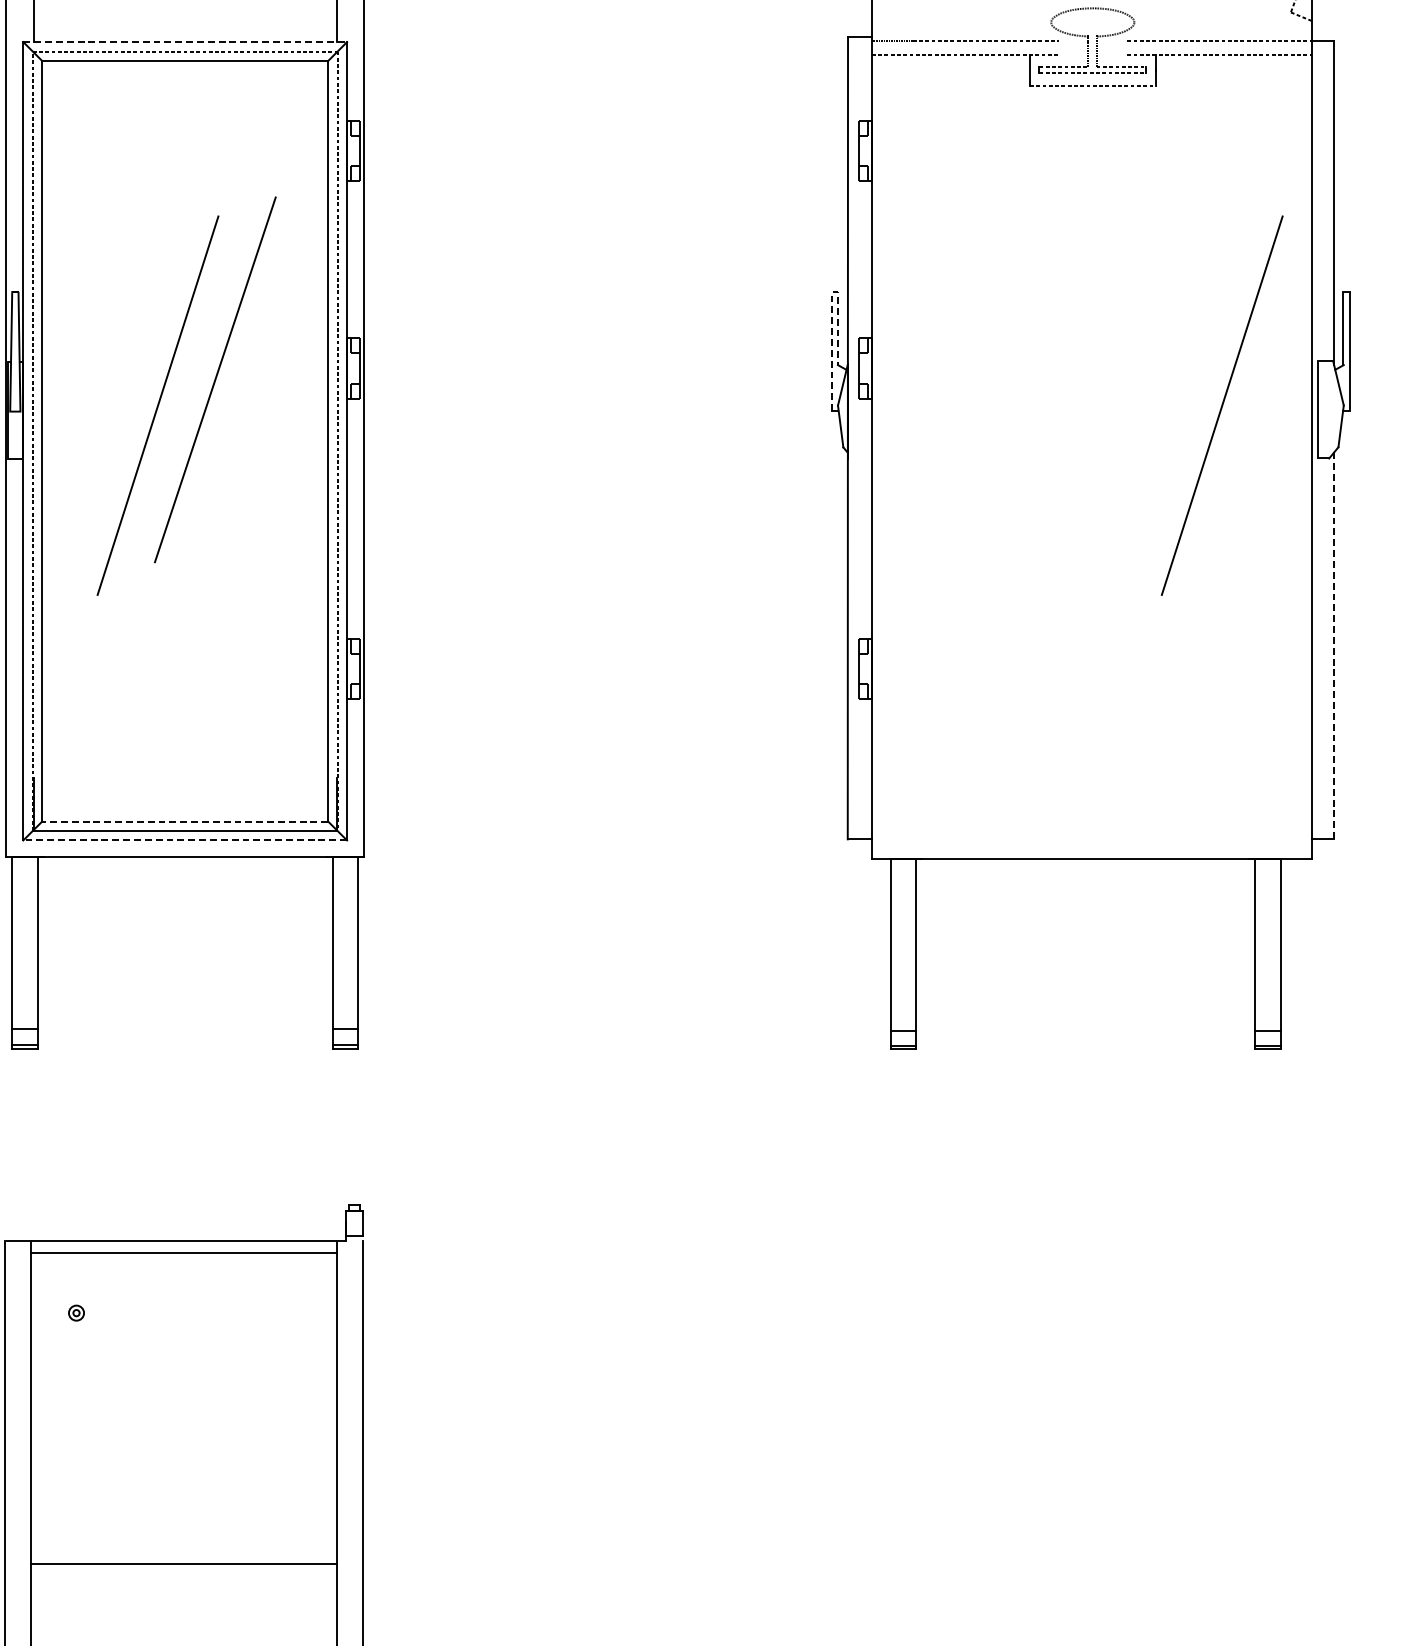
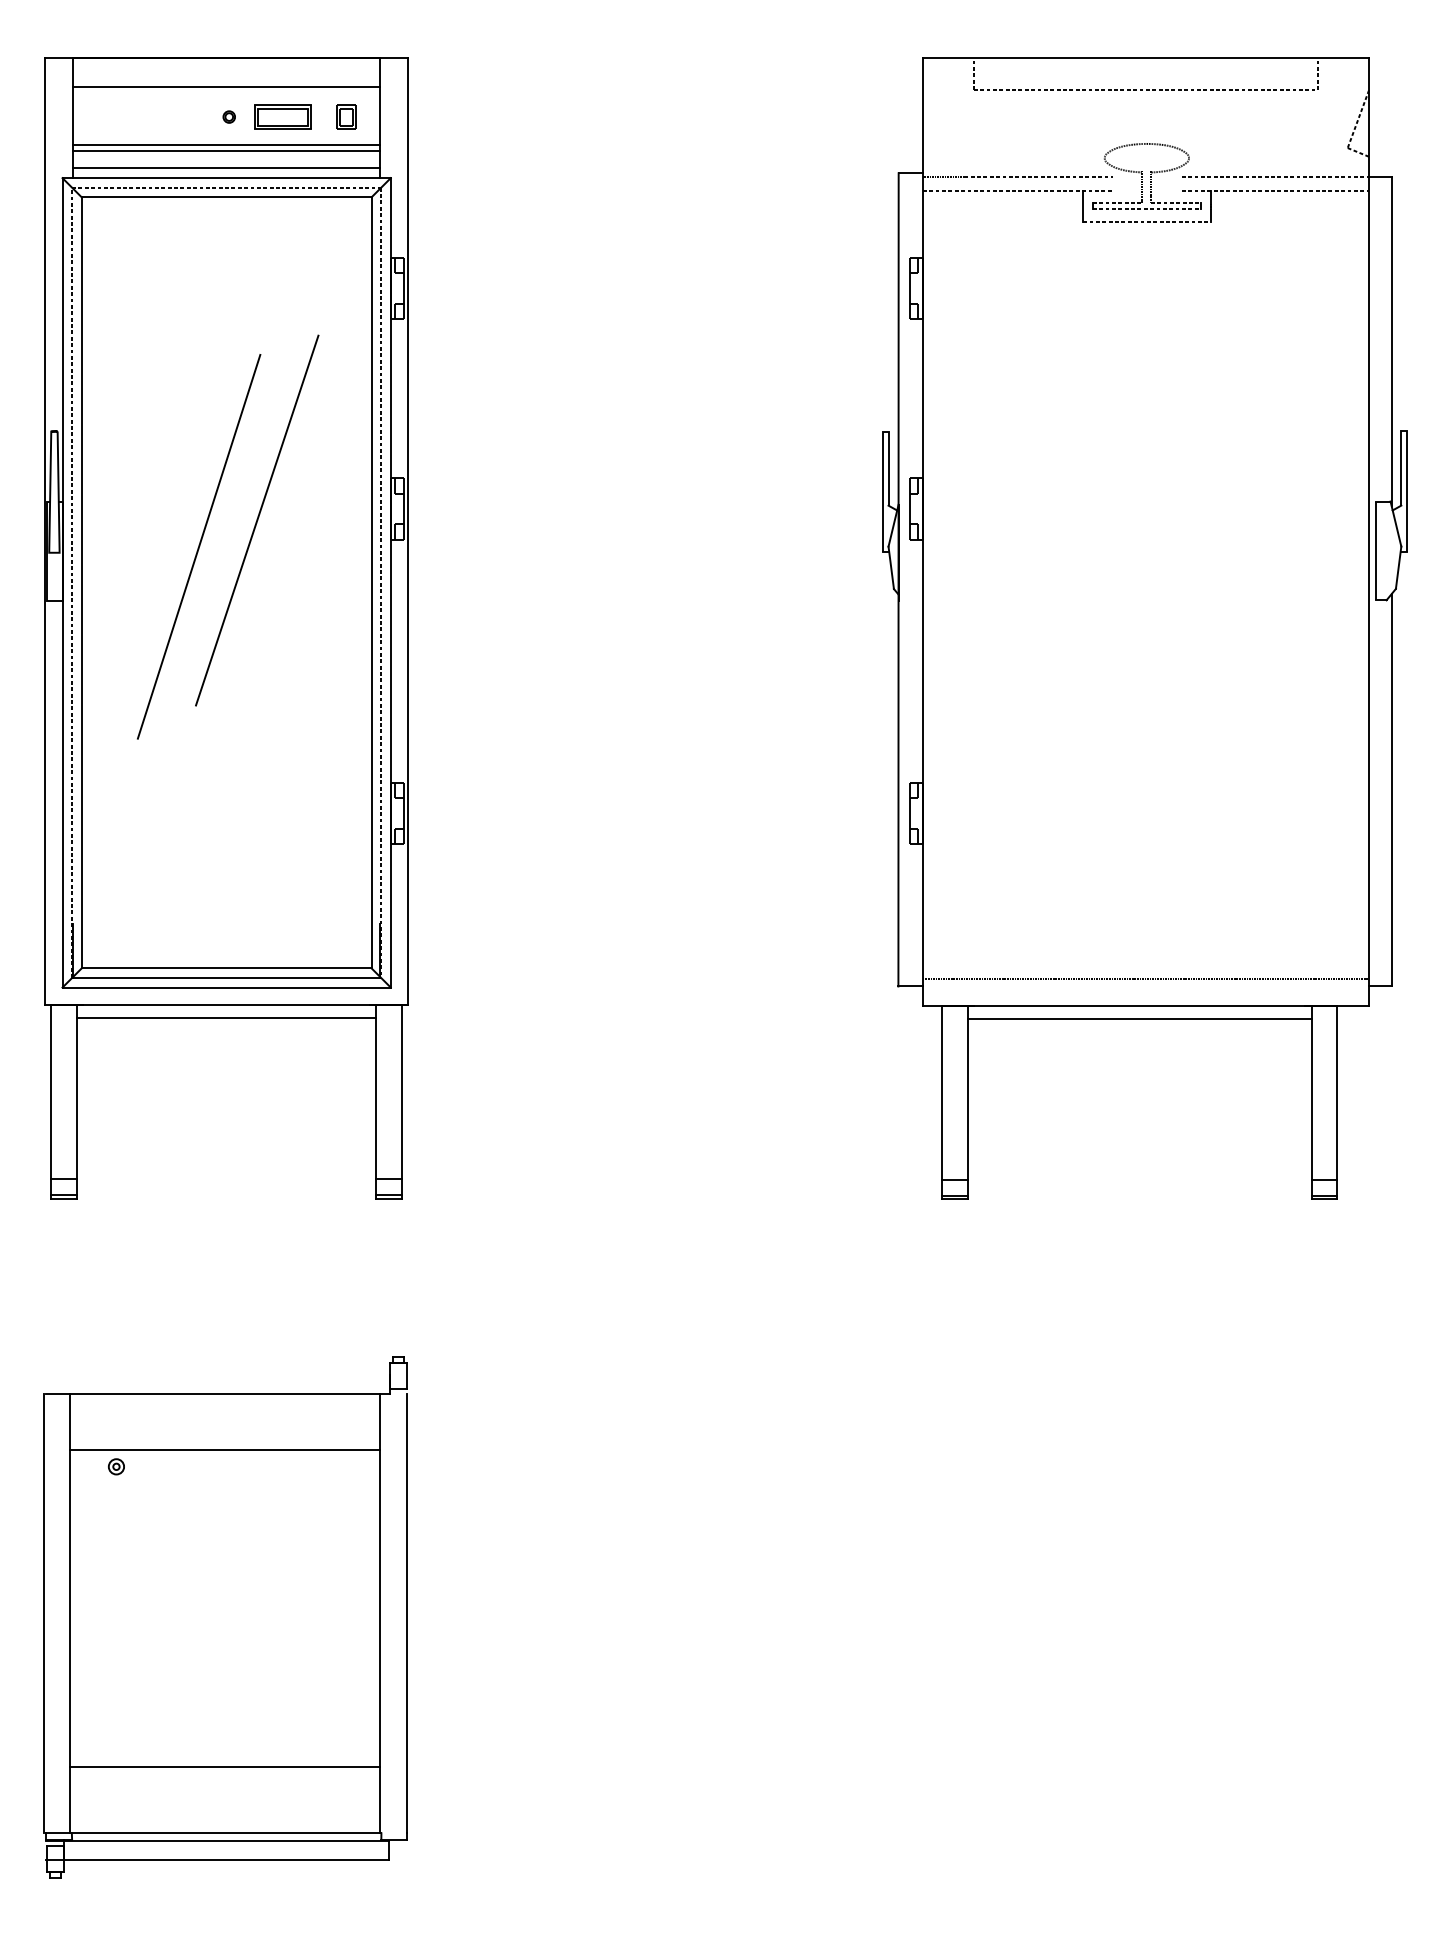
line: (185, 8) -> (226, 144), added
line: (185, 15) -> (226, 151), added
line: (185, 32) -> (226, 168), added
line: (186, 42) -> (227, 178), dashed -> solid
line: (832, 309) -> (882, 449), dashed -> solid
line: (1222, 405) -> (1278, 546), removed
line: (1334, 646) -> (1391, 790), dashed -> solid
line: (185, 821) -> (226, 968), dashed -> solid
line: (1091, 832) -> (1145, 979), added
line: (185, 840) -> (226, 987), dashed -> solid
line: (185, 869) -> (226, 1017), added
line: (1085, 870) -> (1139, 1018), added
line: (184, 1252) -> (225, 1449), moved
line: (184, 1564) -> (225, 1767), moved

